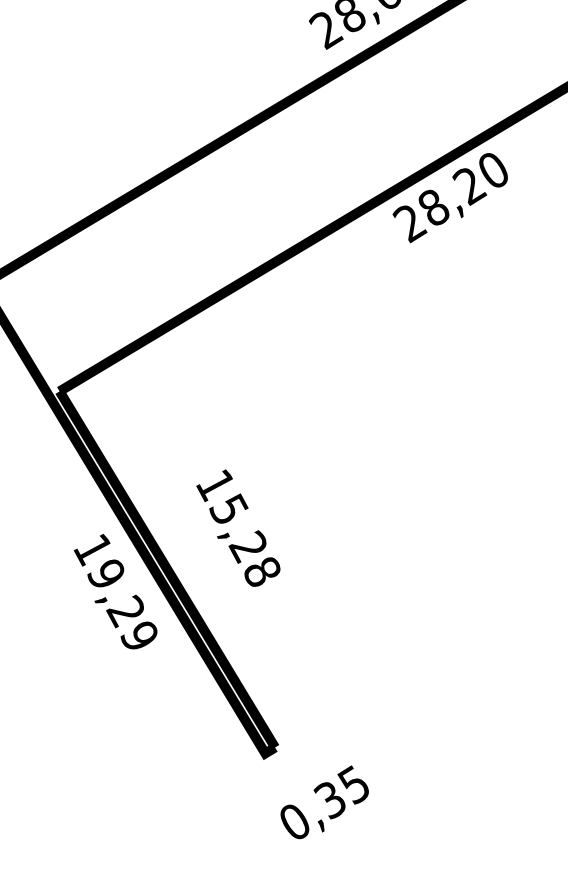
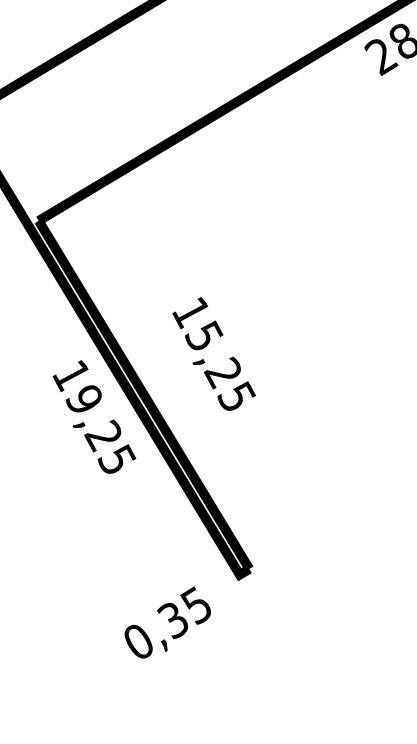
text: (261, 570) -> (236, 395), 15,28 -> 15,25
text: (139, 634) -> (116, 458), 19,29 -> 19,25
text: (324, 802) -> (167, 622), moved

